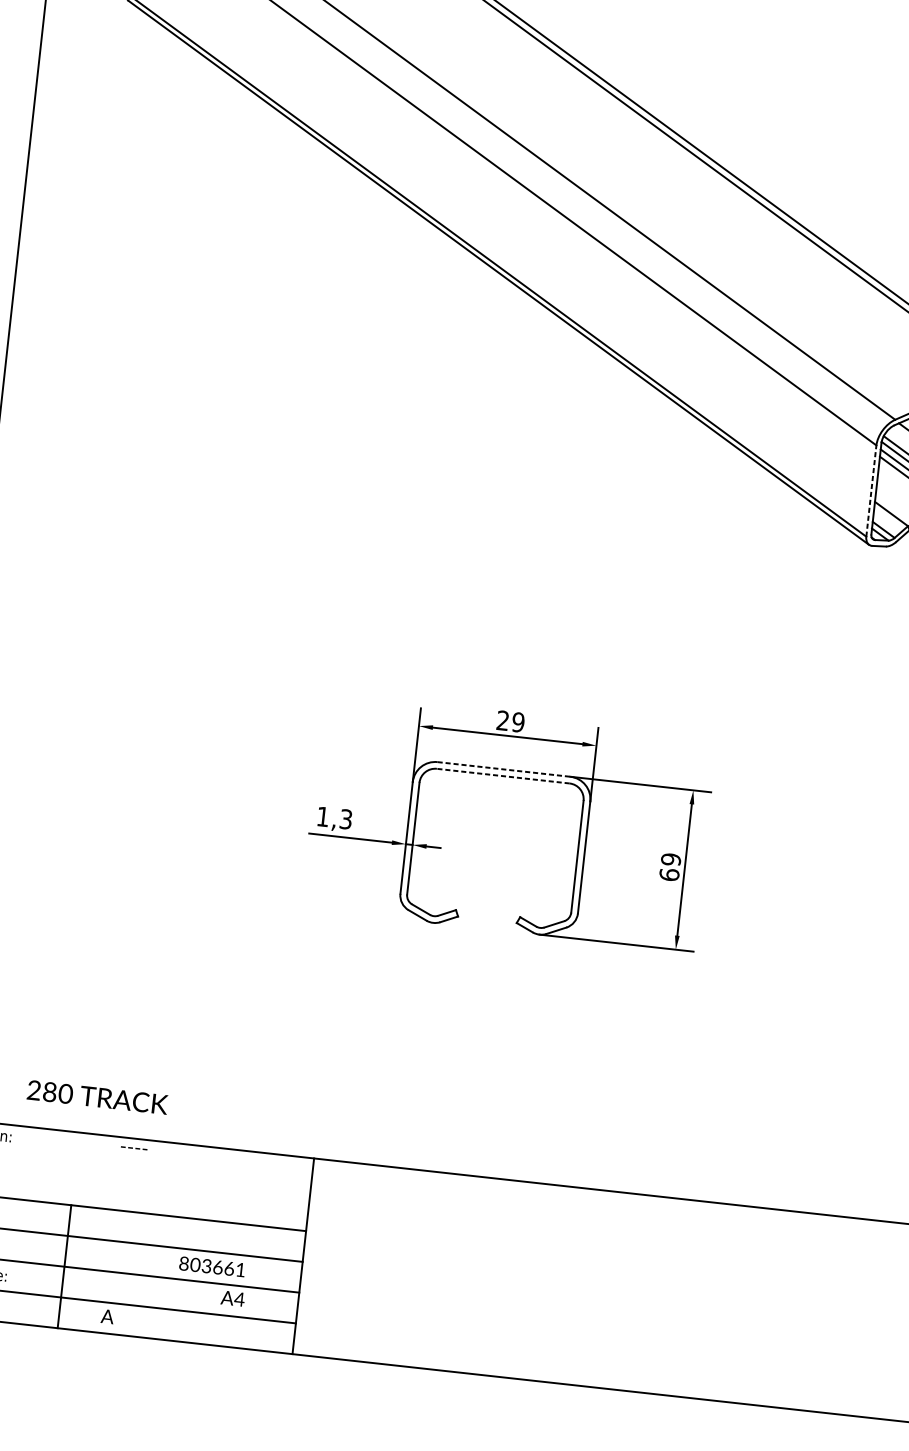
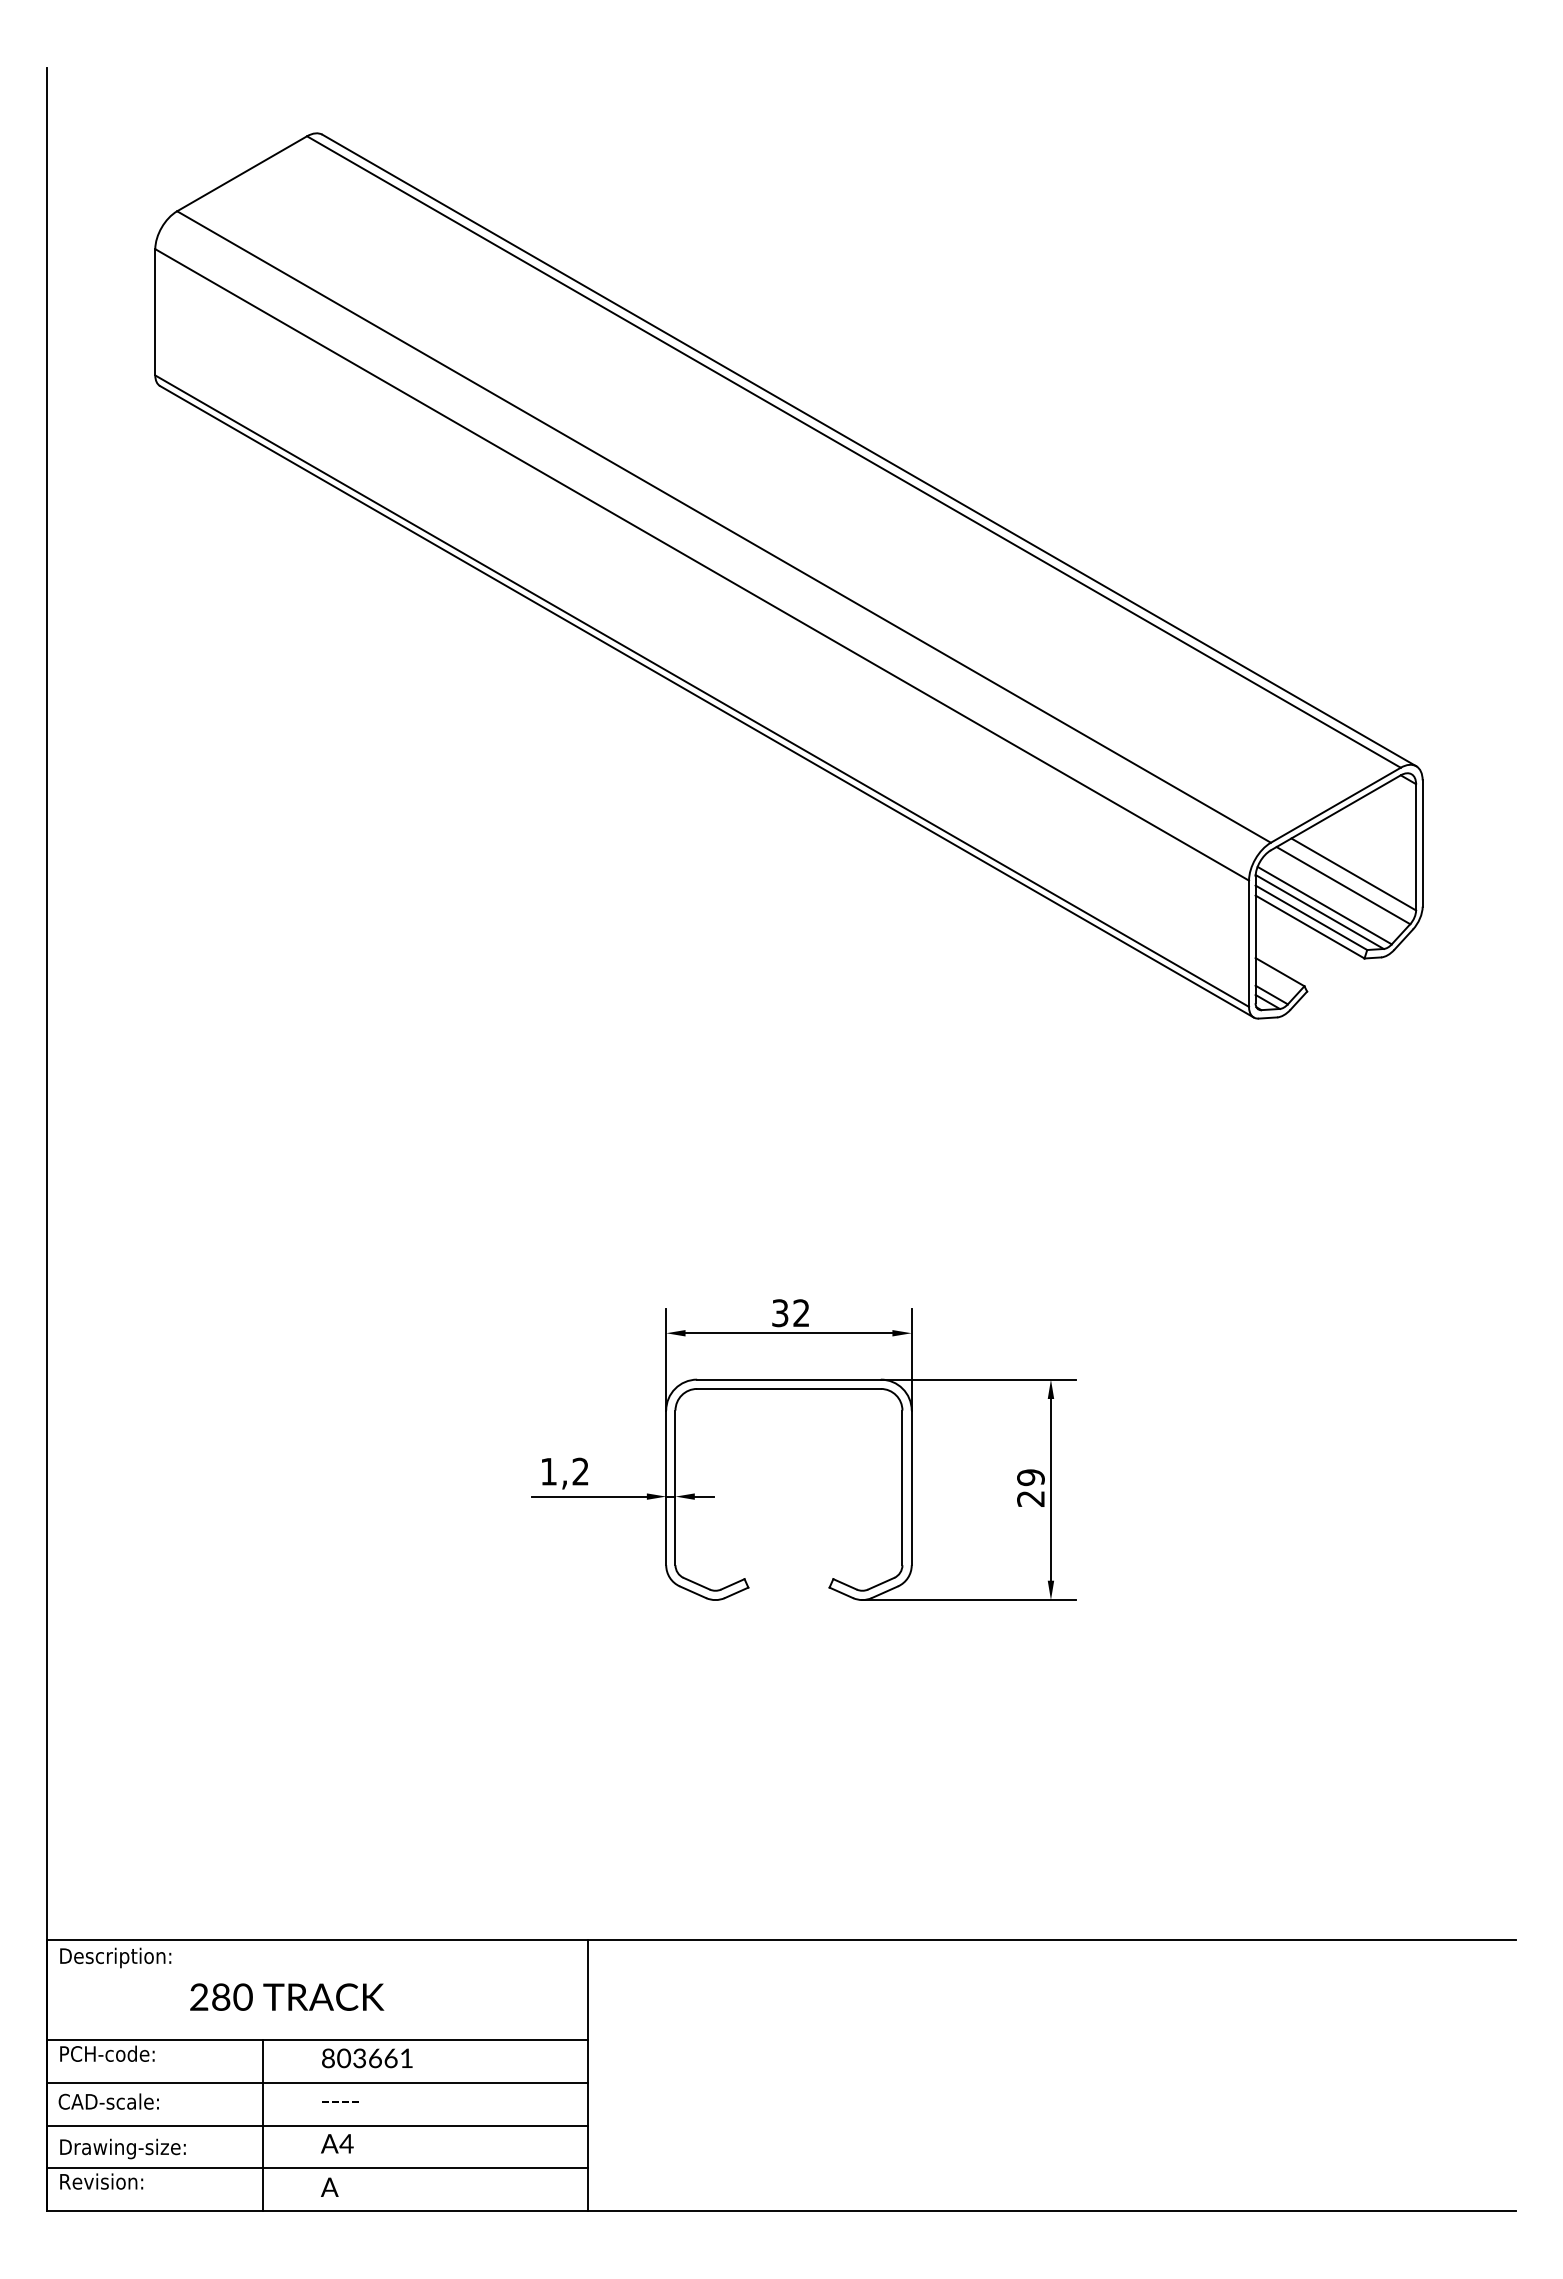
line: (871, 490) -> (1249, 943), dashed -> solid
text: (510, 721) -> (790, 1313), 29 -> 32
line: (503, 769) -> (788, 1379), dashed -> solid
line: (502, 775) -> (788, 1388), dashed -> solid
text: (345, 819) -> (580, 1471), 1,3 -> 1,2
text: (669, 874) -> (1030, 1498), 69 -> 29
text: (97, 1096) -> (287, 1996), moved
text: (134, 1147) -> (340, 2101), moved
text: (212, 1266) -> (367, 2058), moved
text: (233, 1298) -> (337, 2143), moved

